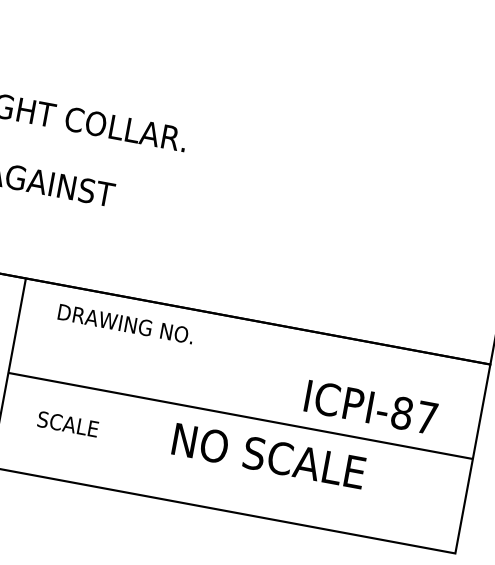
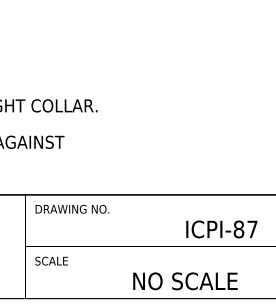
text: (126, 322) -> (72, 208), moved
text: (68, 423) -> (51, 260), moved
text: (269, 456) -> (185, 281), moved

